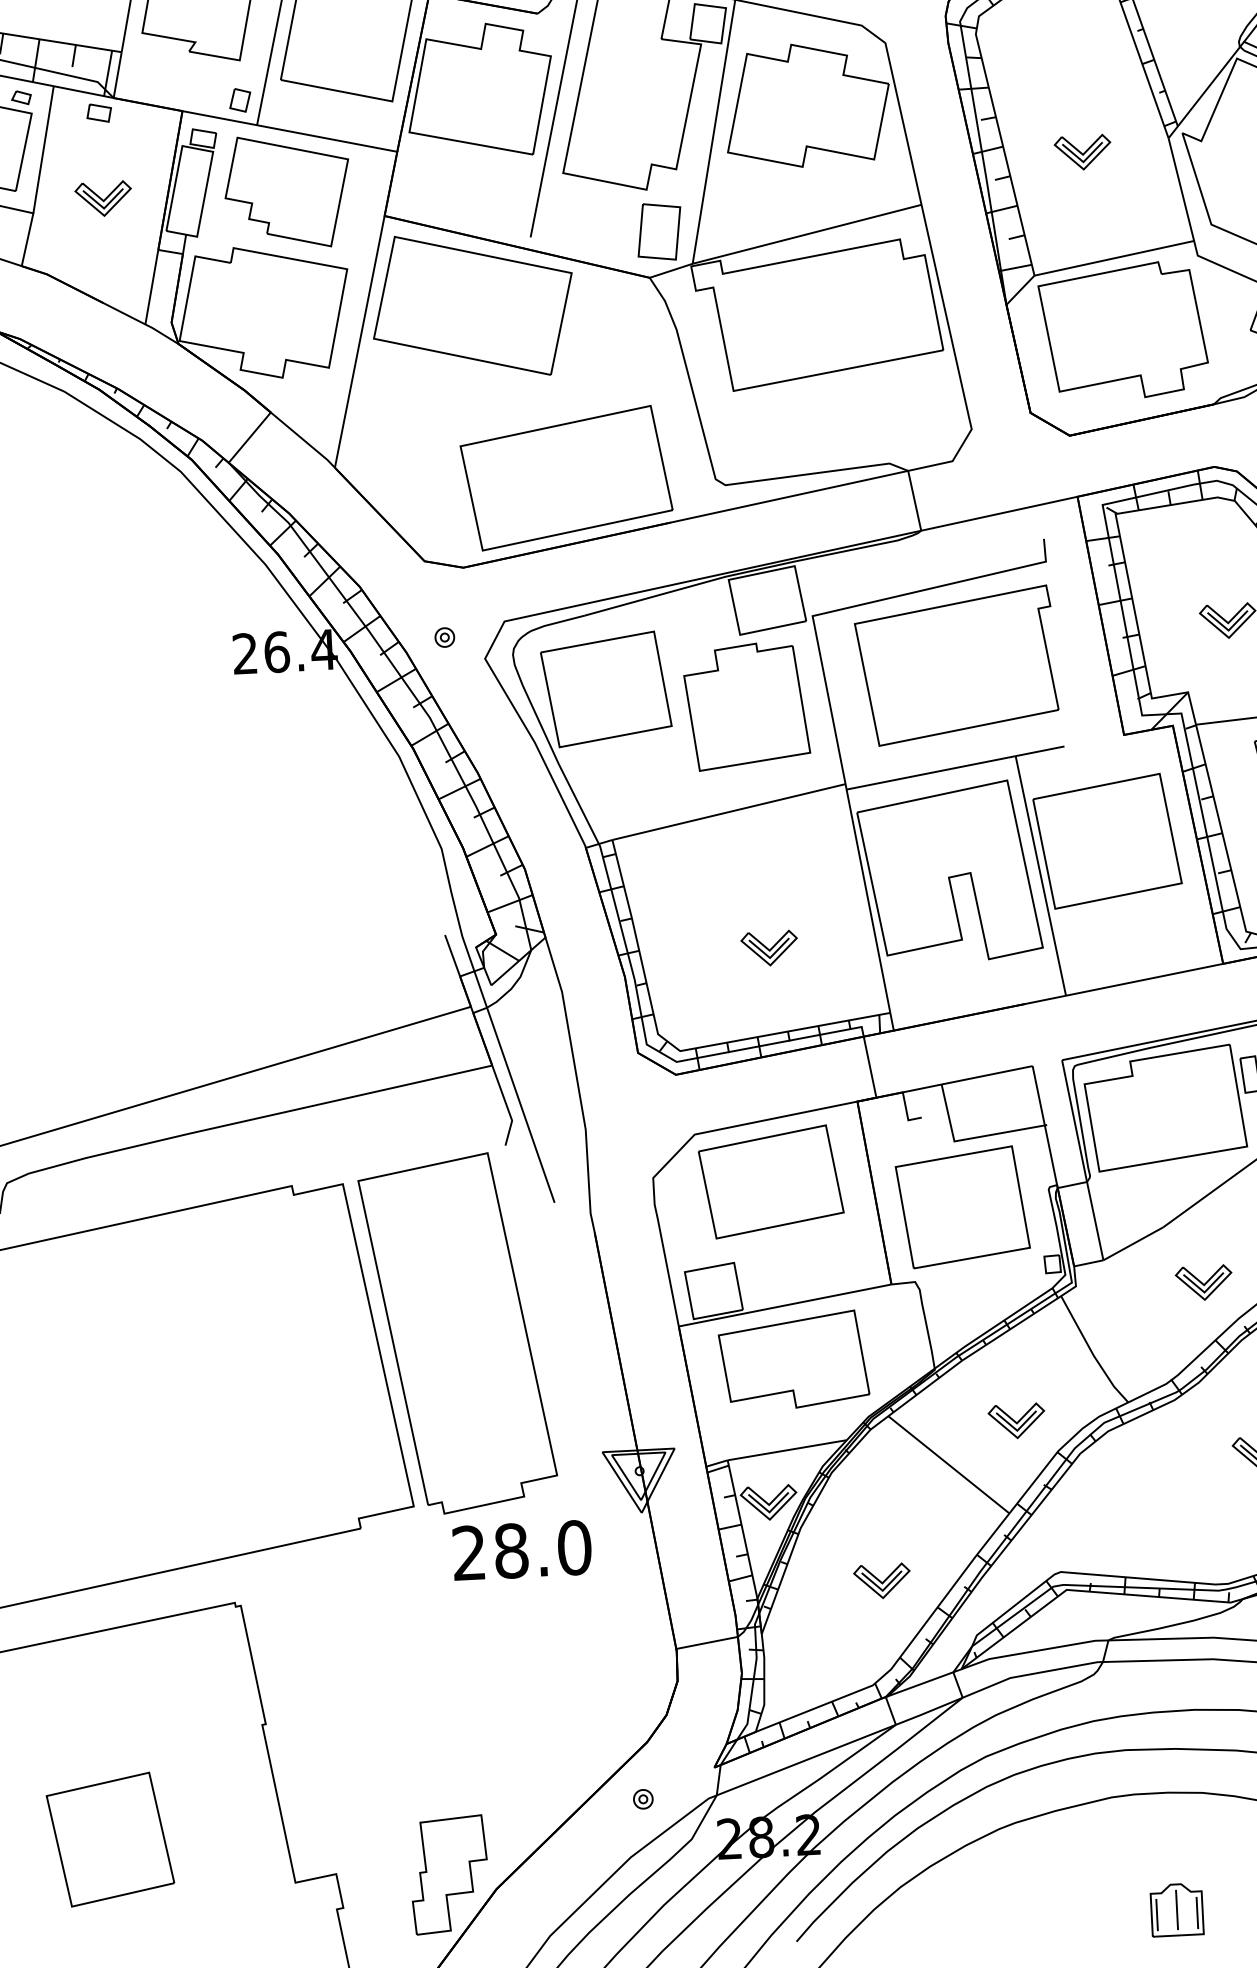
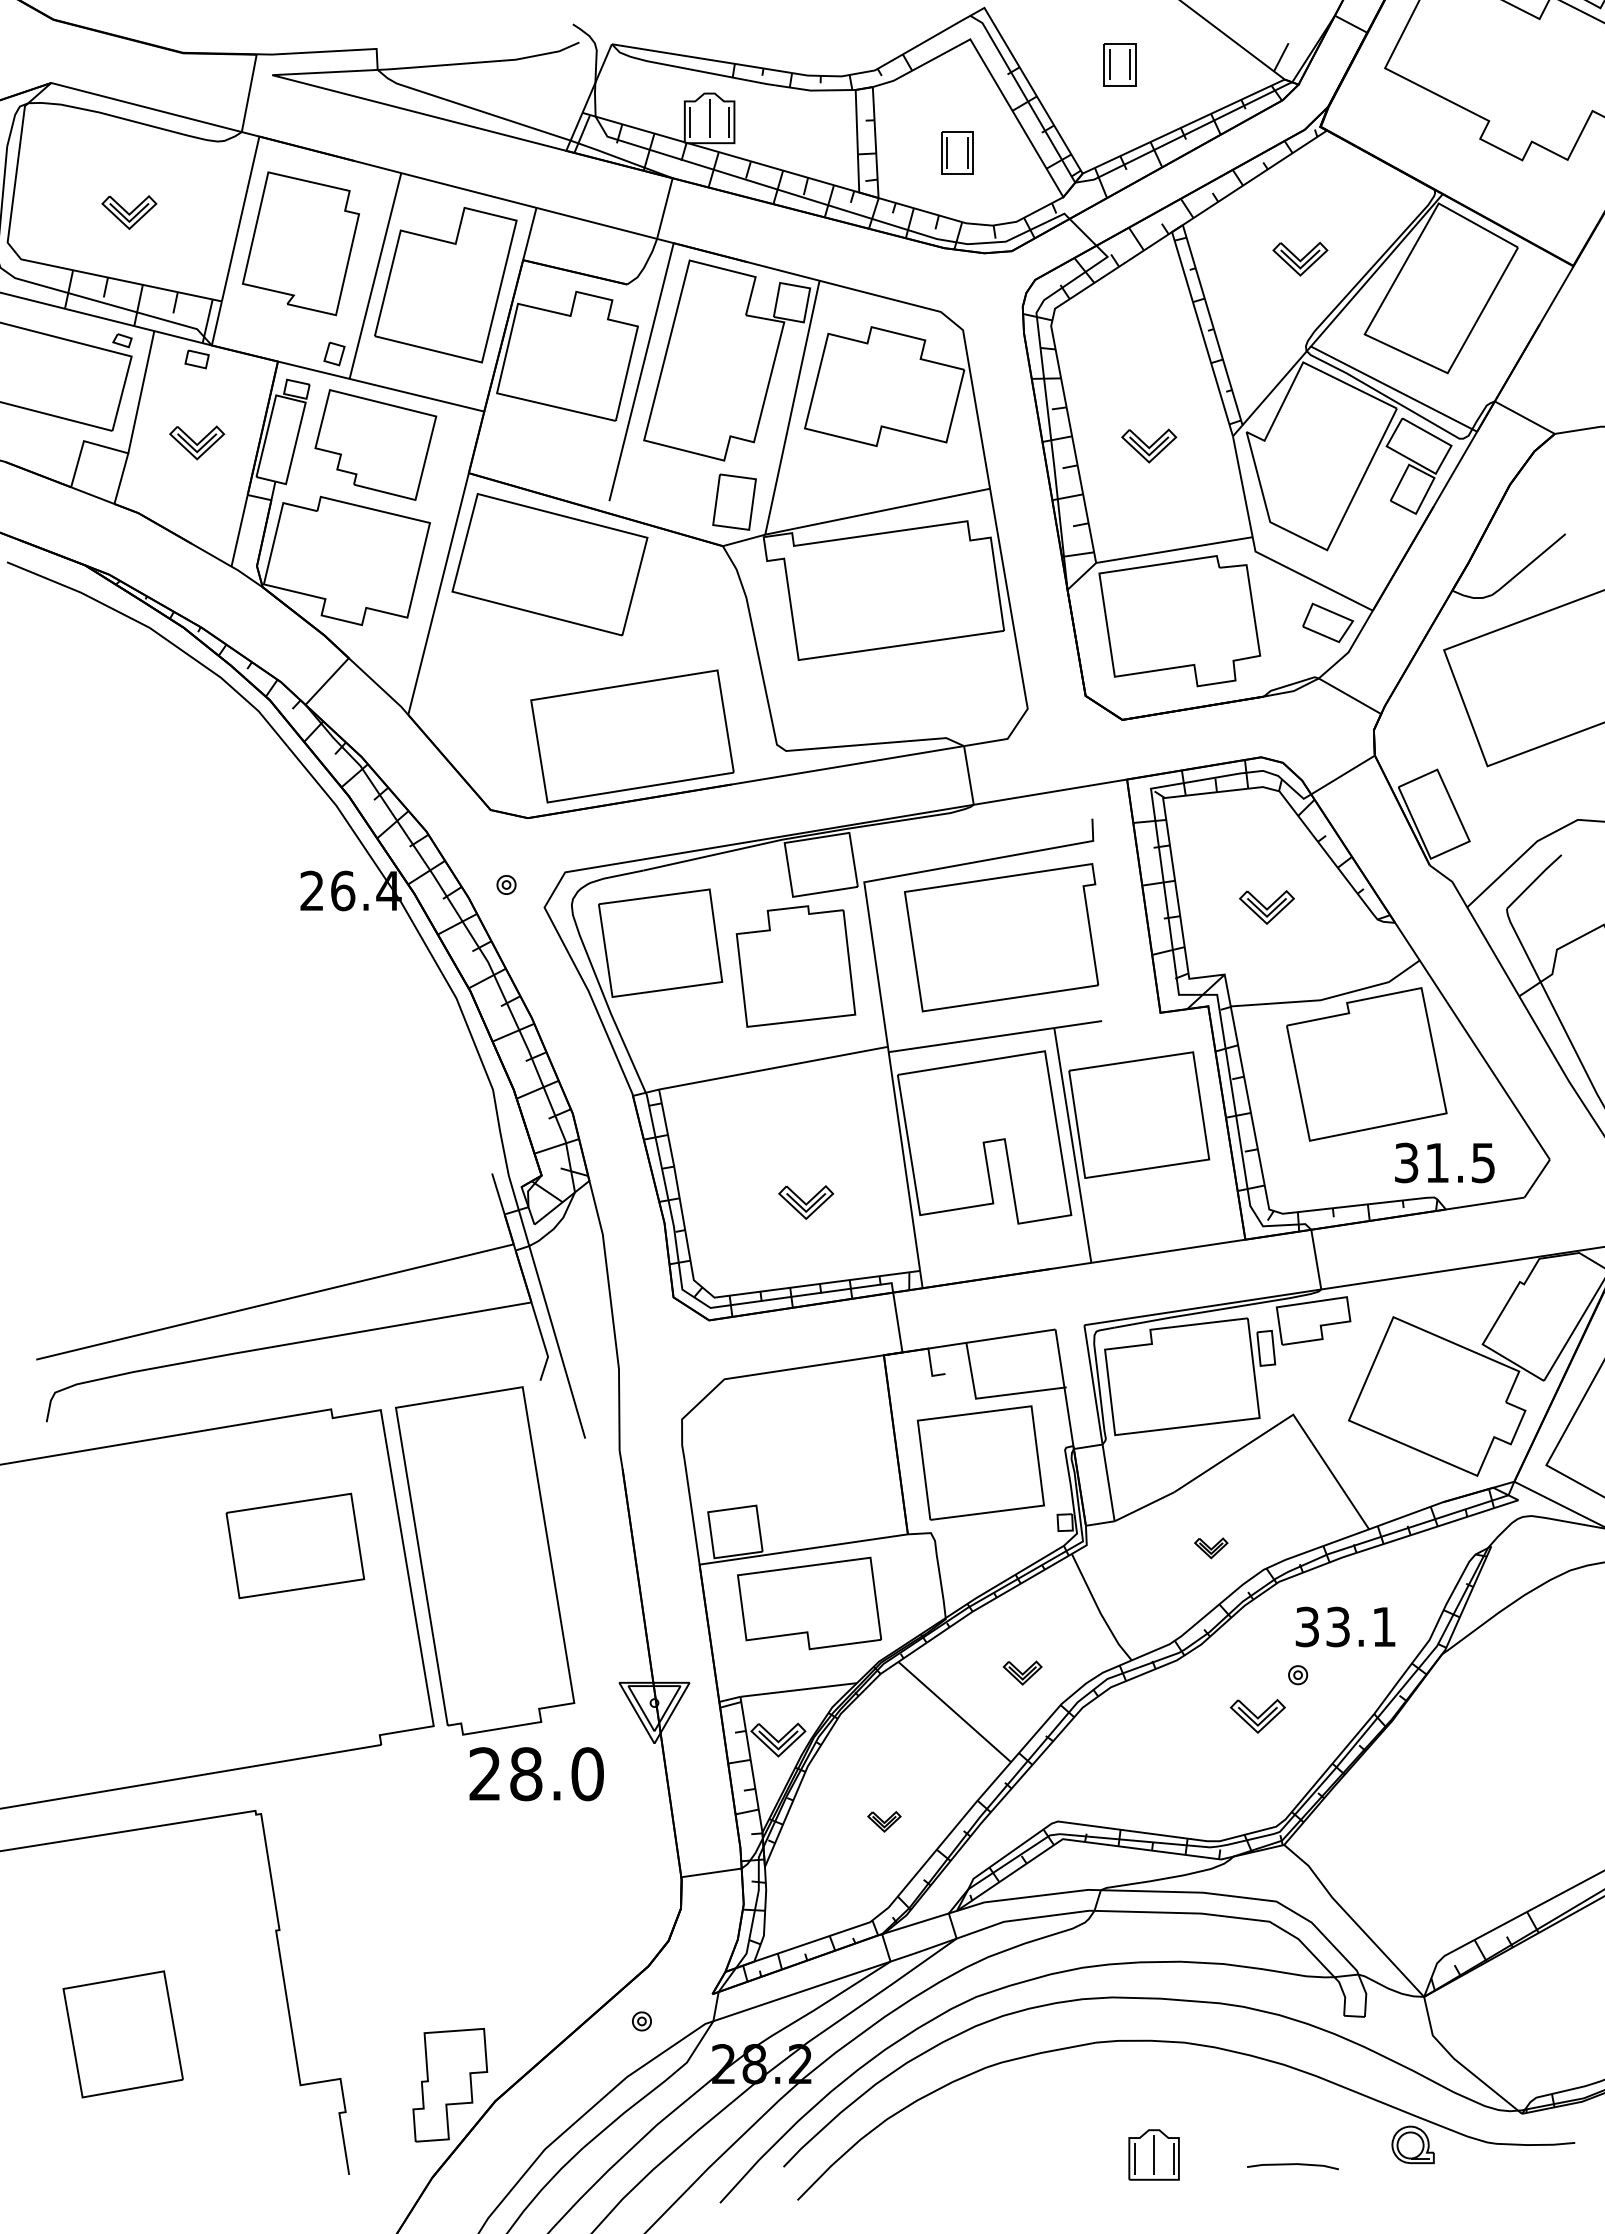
part: (771, 1181) -> (295, 1545), moved
part: (1204, 1283) -> (1211, 1548), size x0.6
part: (1016, 1420) -> (1022, 1672), size x0.7
part: (882, 1581) -> (884, 1821), size x0.6

